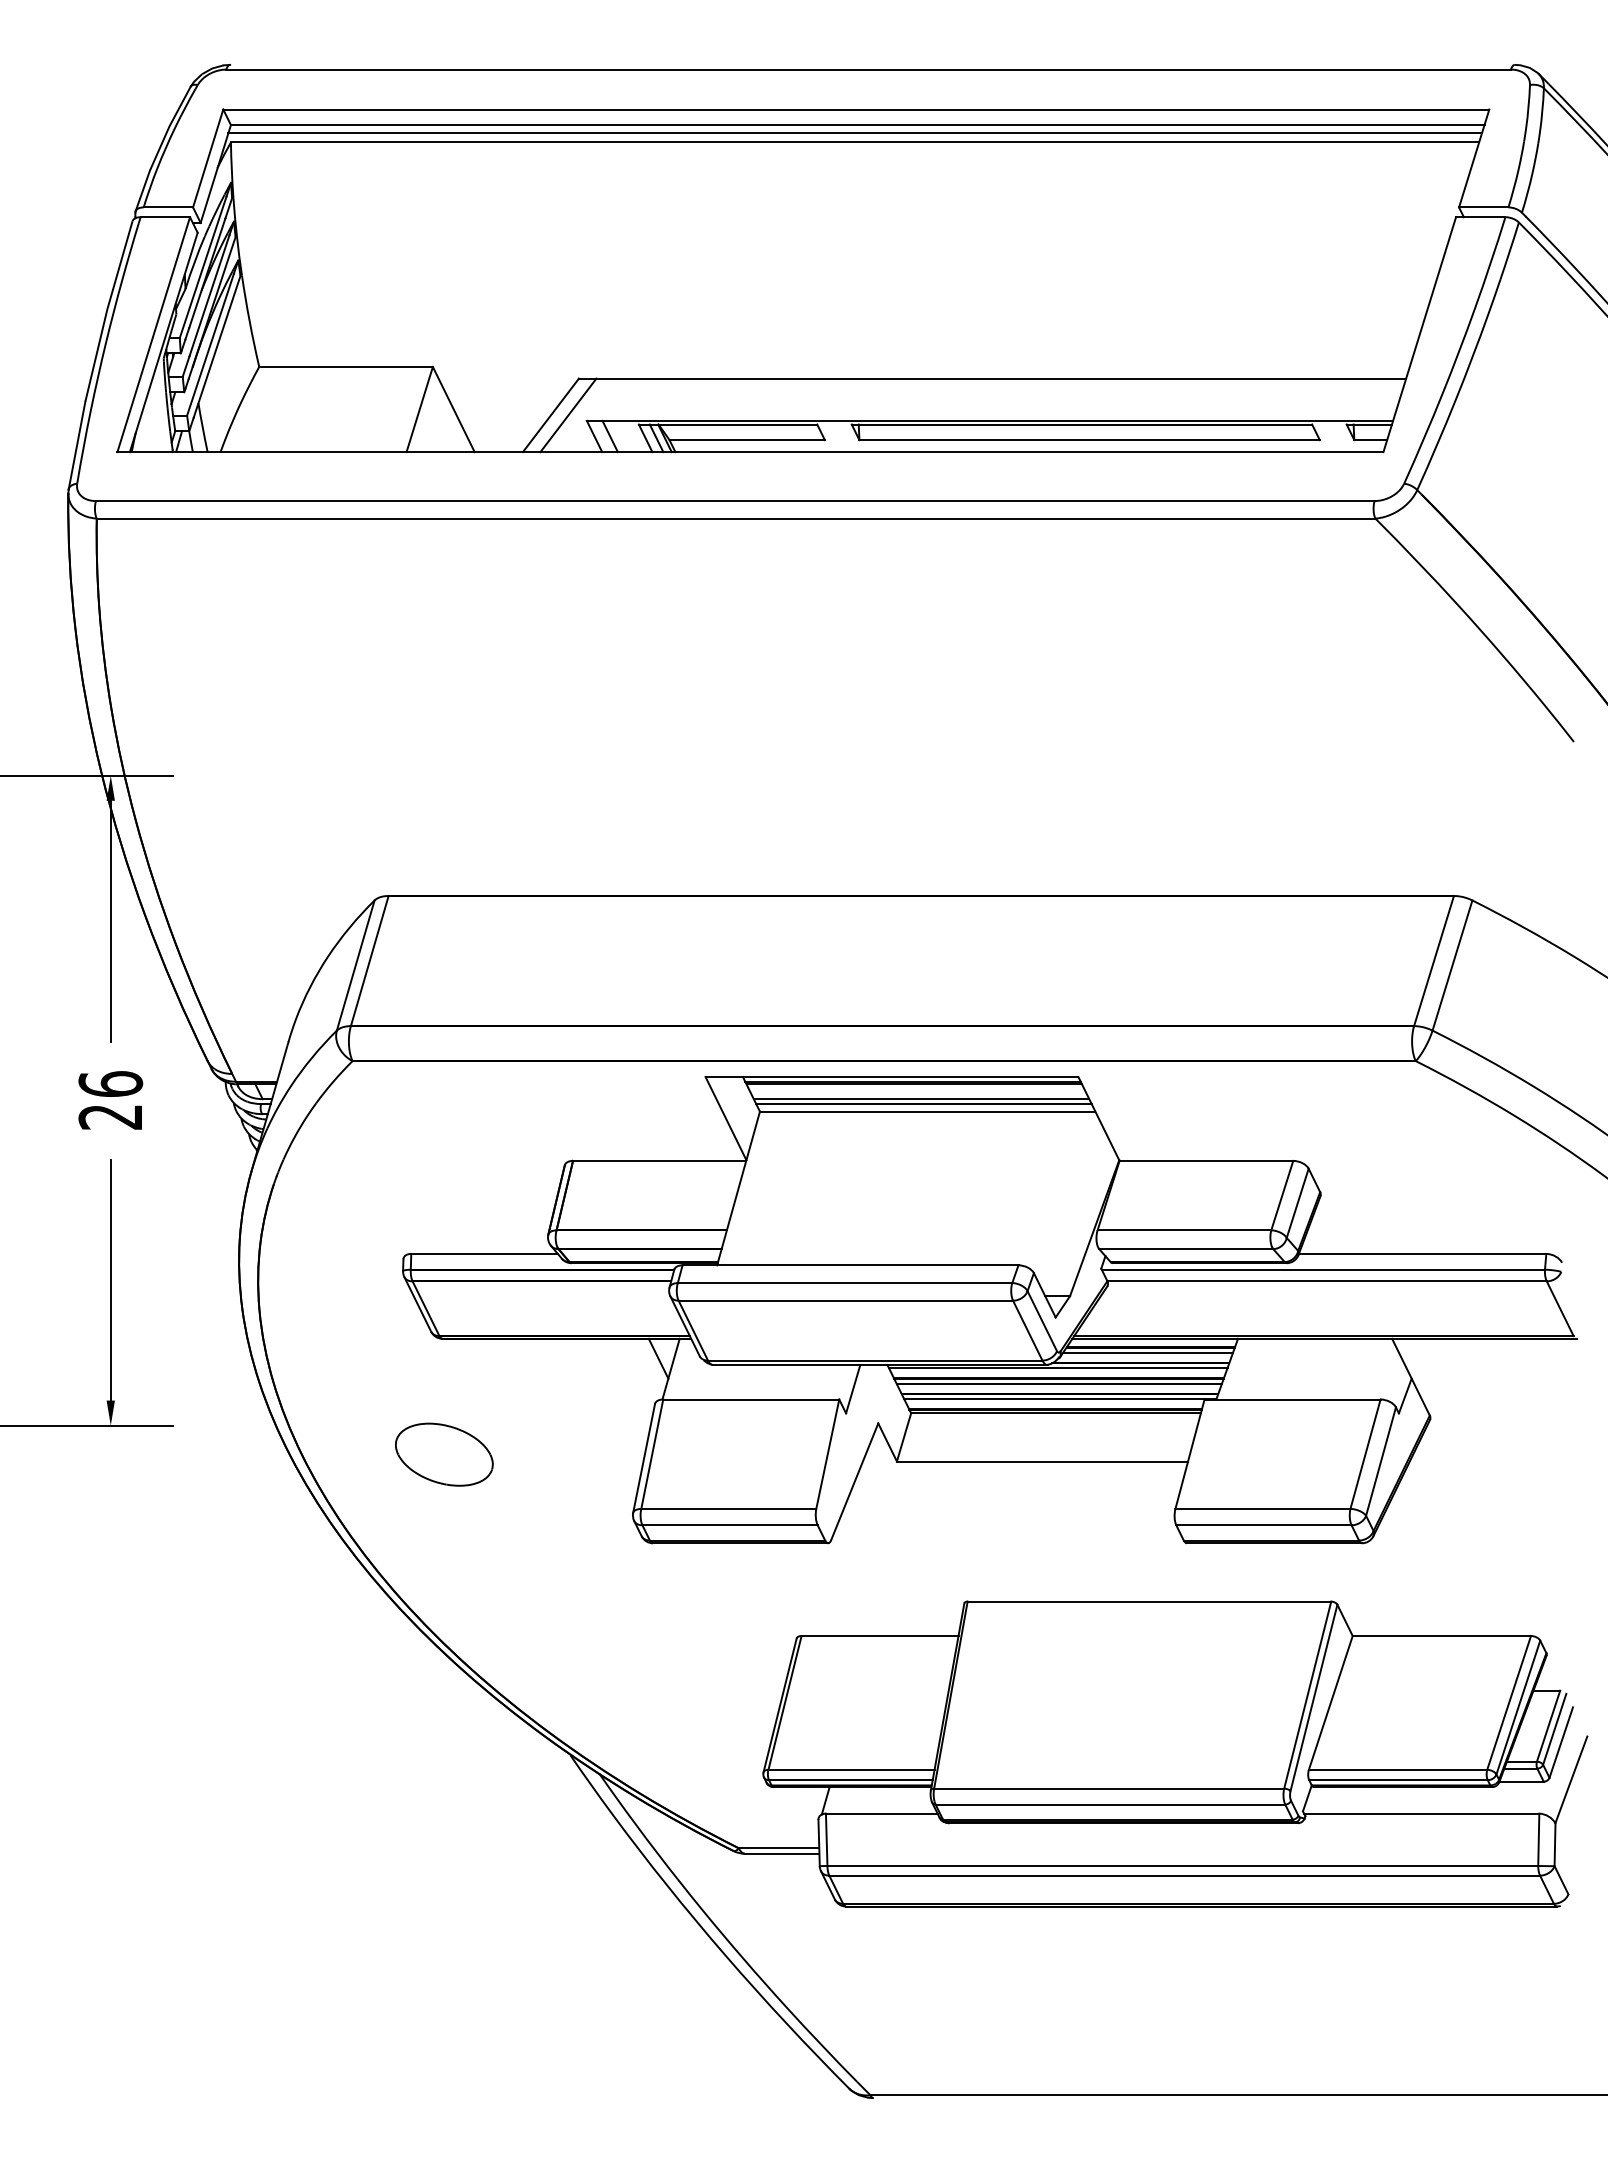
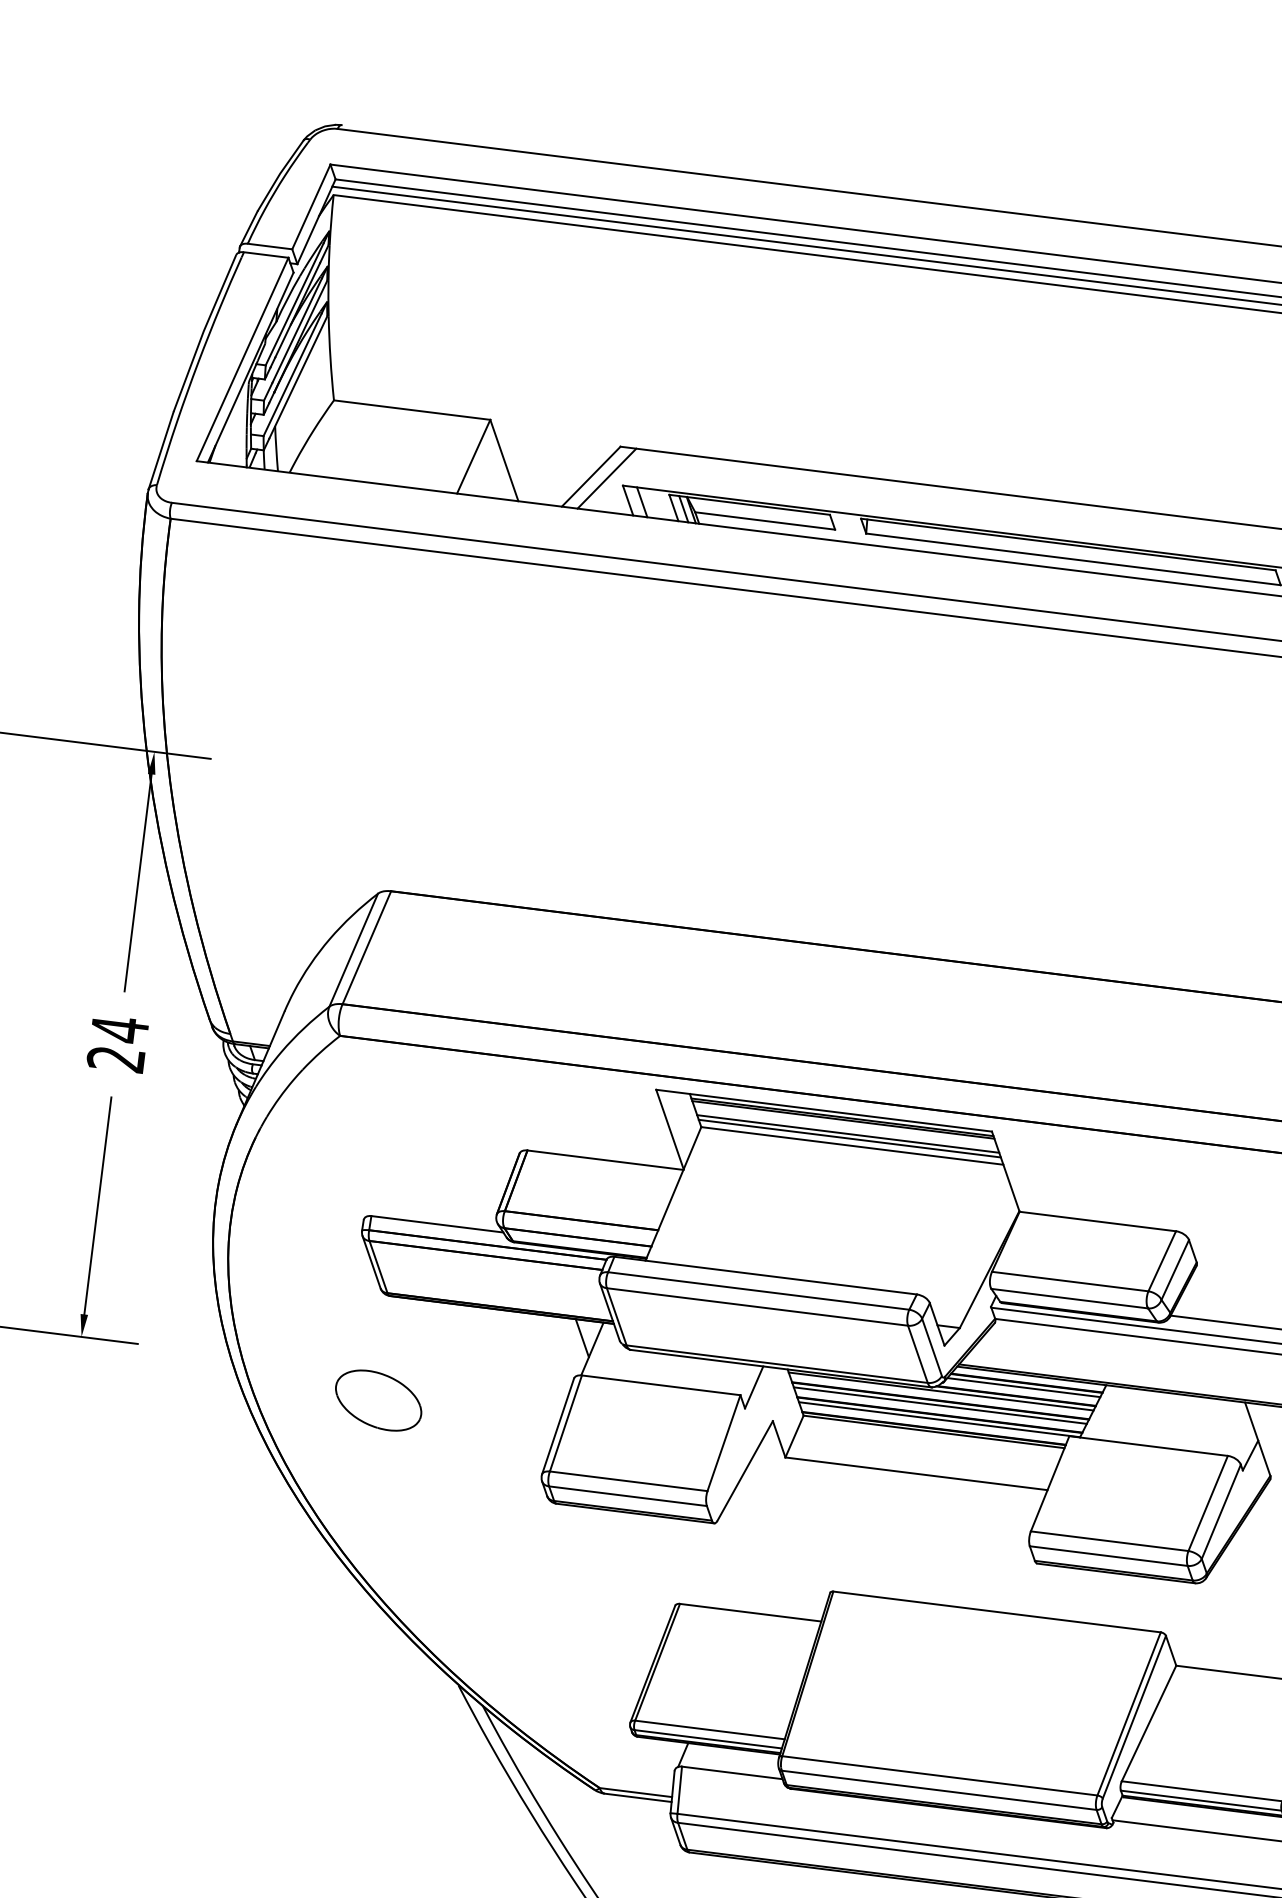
text: (110, 1084) -> (119, 1029), 26 -> 24

